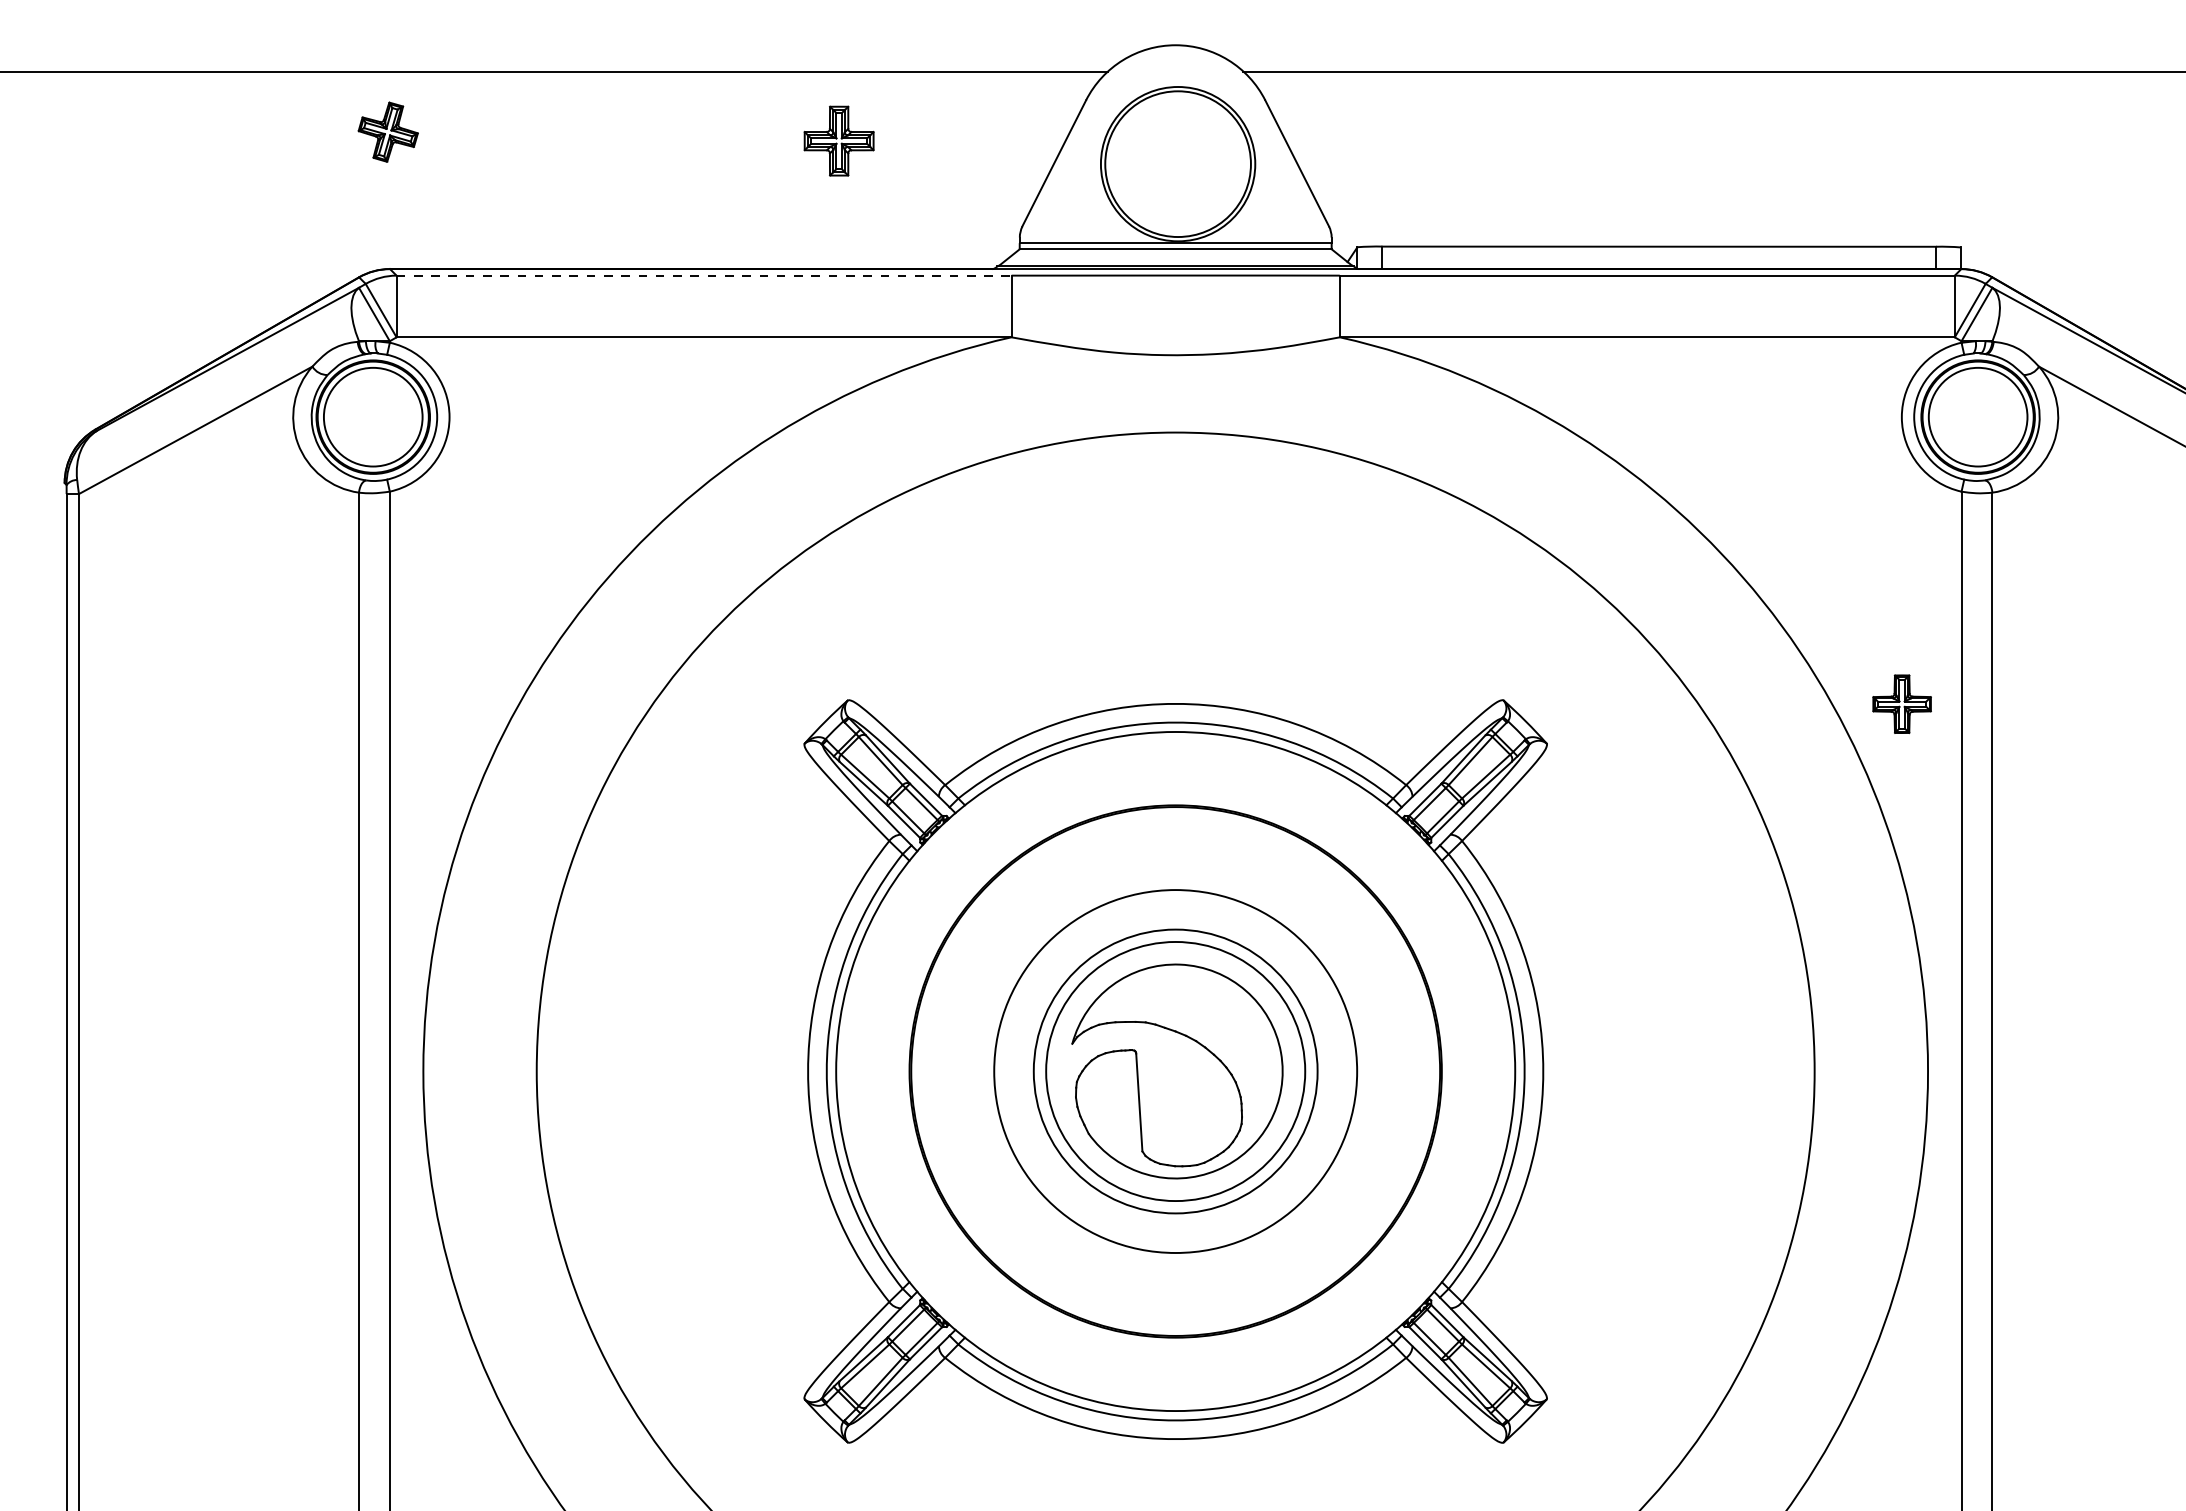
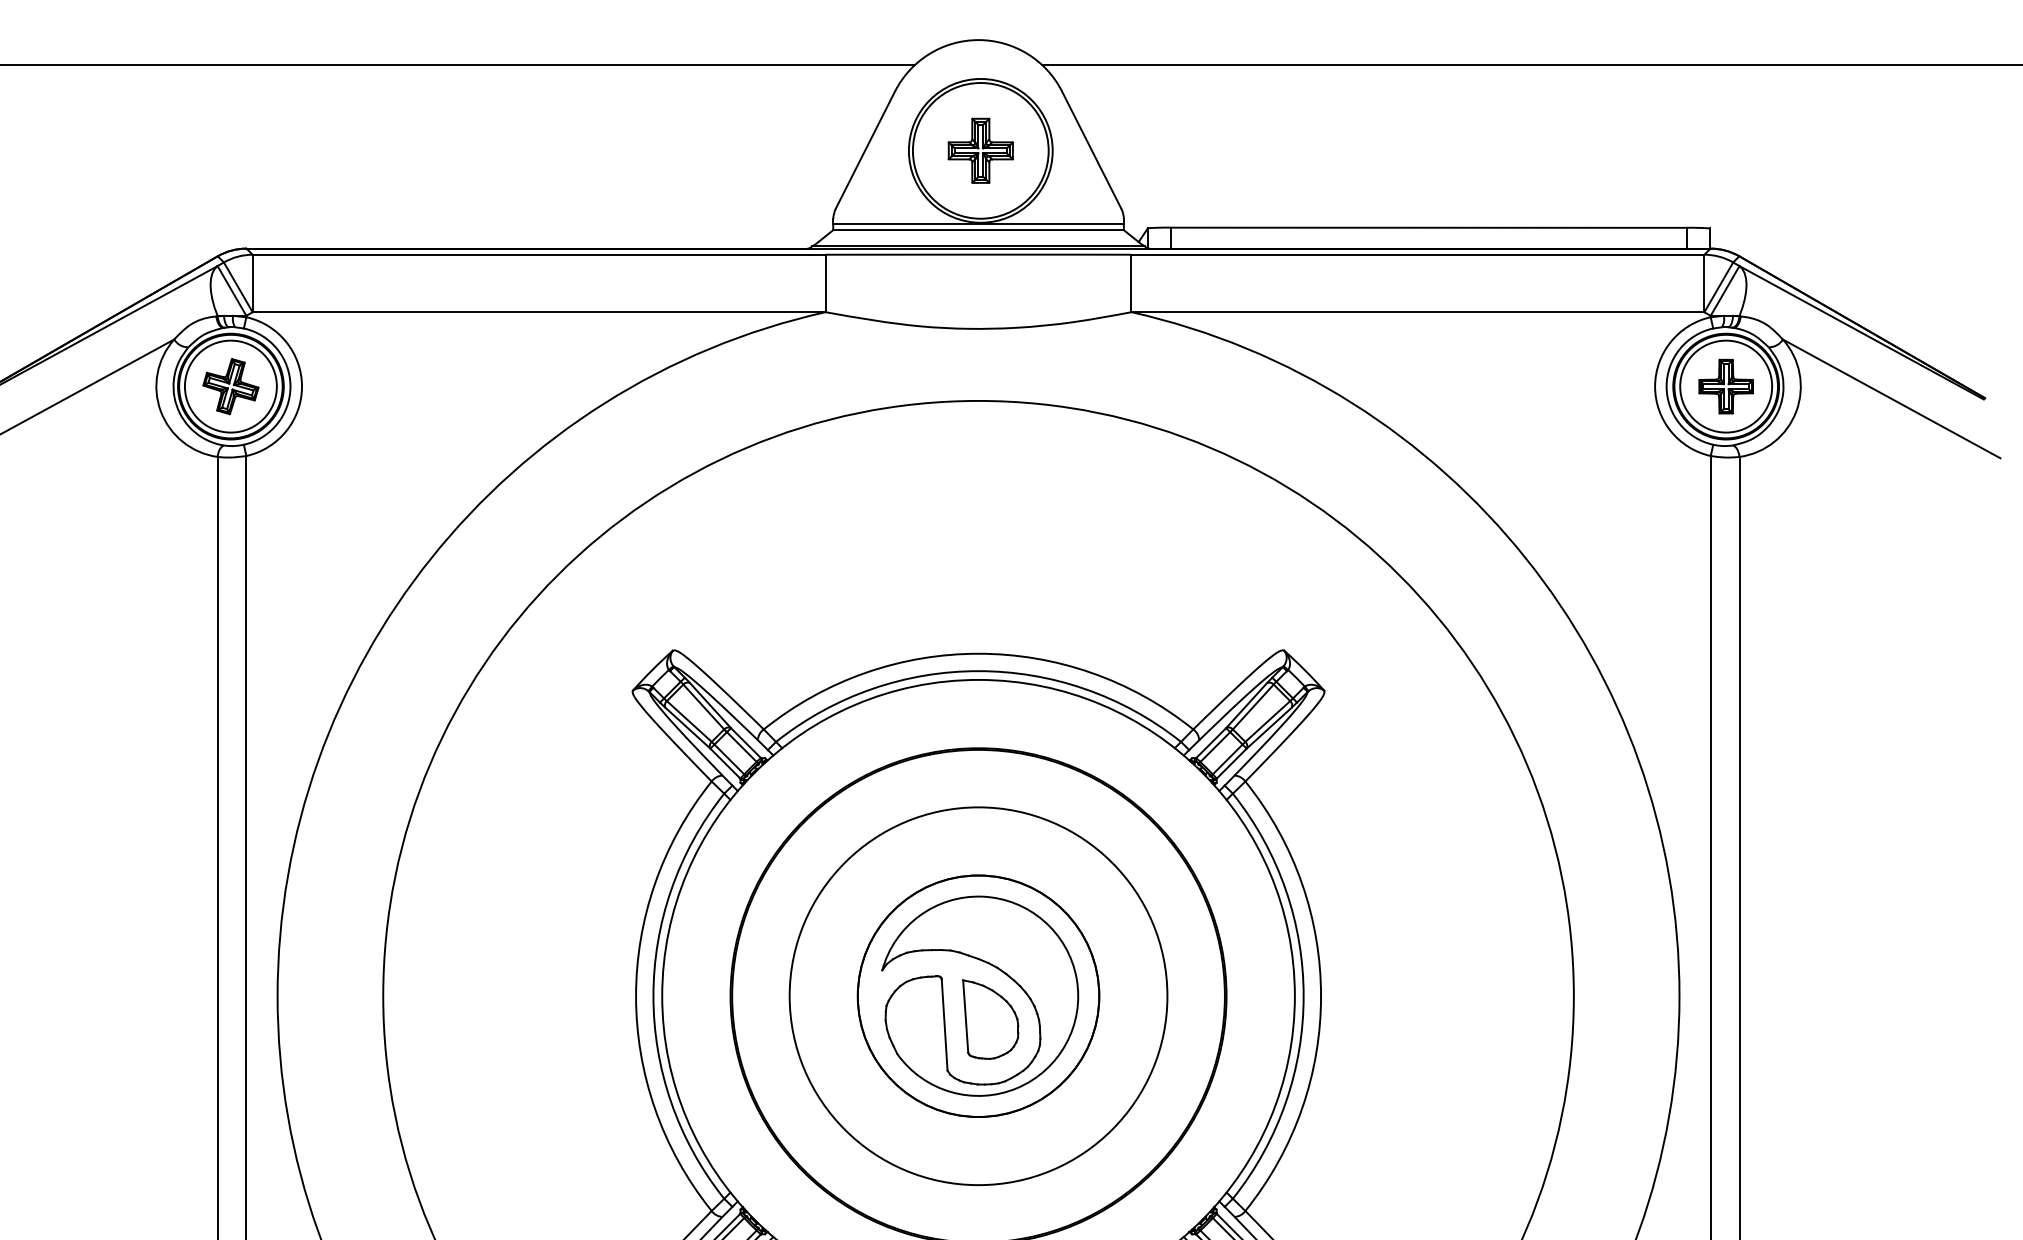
part: (387, 131) -> (230, 385), moved
part: (838, 140) -> (980, 150), moved
line: (704, 275) -> (539, 254), dashed -> solid
part: (1901, 703) -> (1725, 385), moved
circle: (1175, 1071) -> (978, 996), size x0.71
circle: (1175, 1071) -> (978, 996), size x1.43
part: (1188, 1096) -> (990, 1019), added

